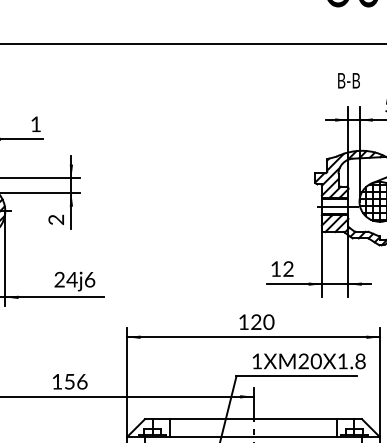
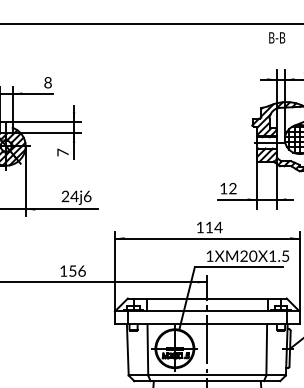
text: (349, 80) -> (277, 37), moved
text: (35, 124) -> (47, 82), 1 -> 8
text: (55, 219) -> (62, 152), 2 -> 7
text: (261, 322) -> (213, 227), 120 -> 114
text: (360, 360) -> (285, 255), 1XM20X1.8 -> 1XM20X1.5

